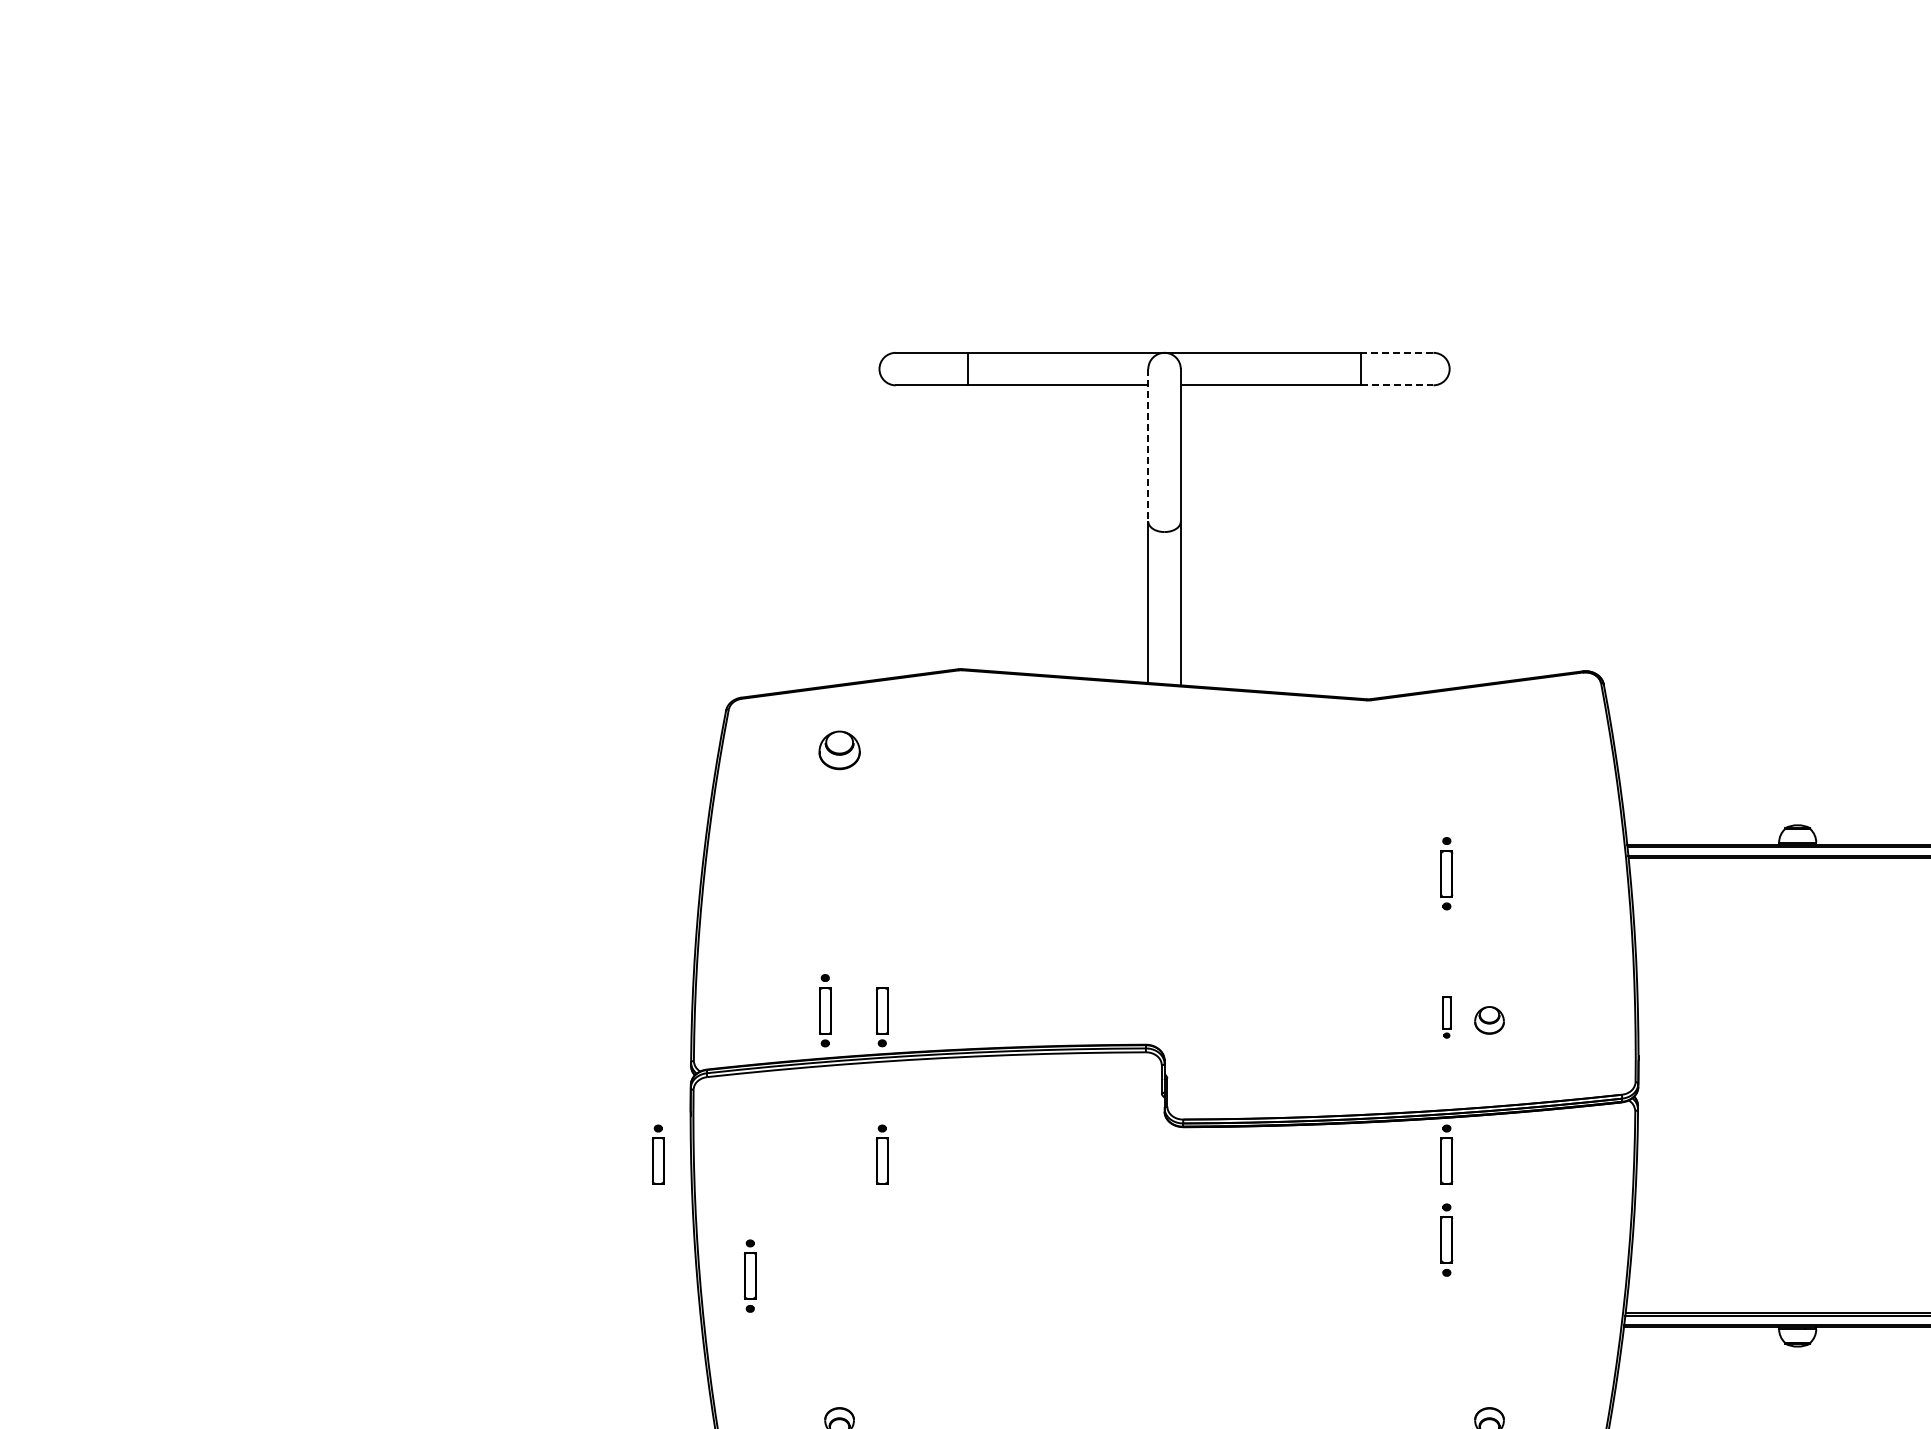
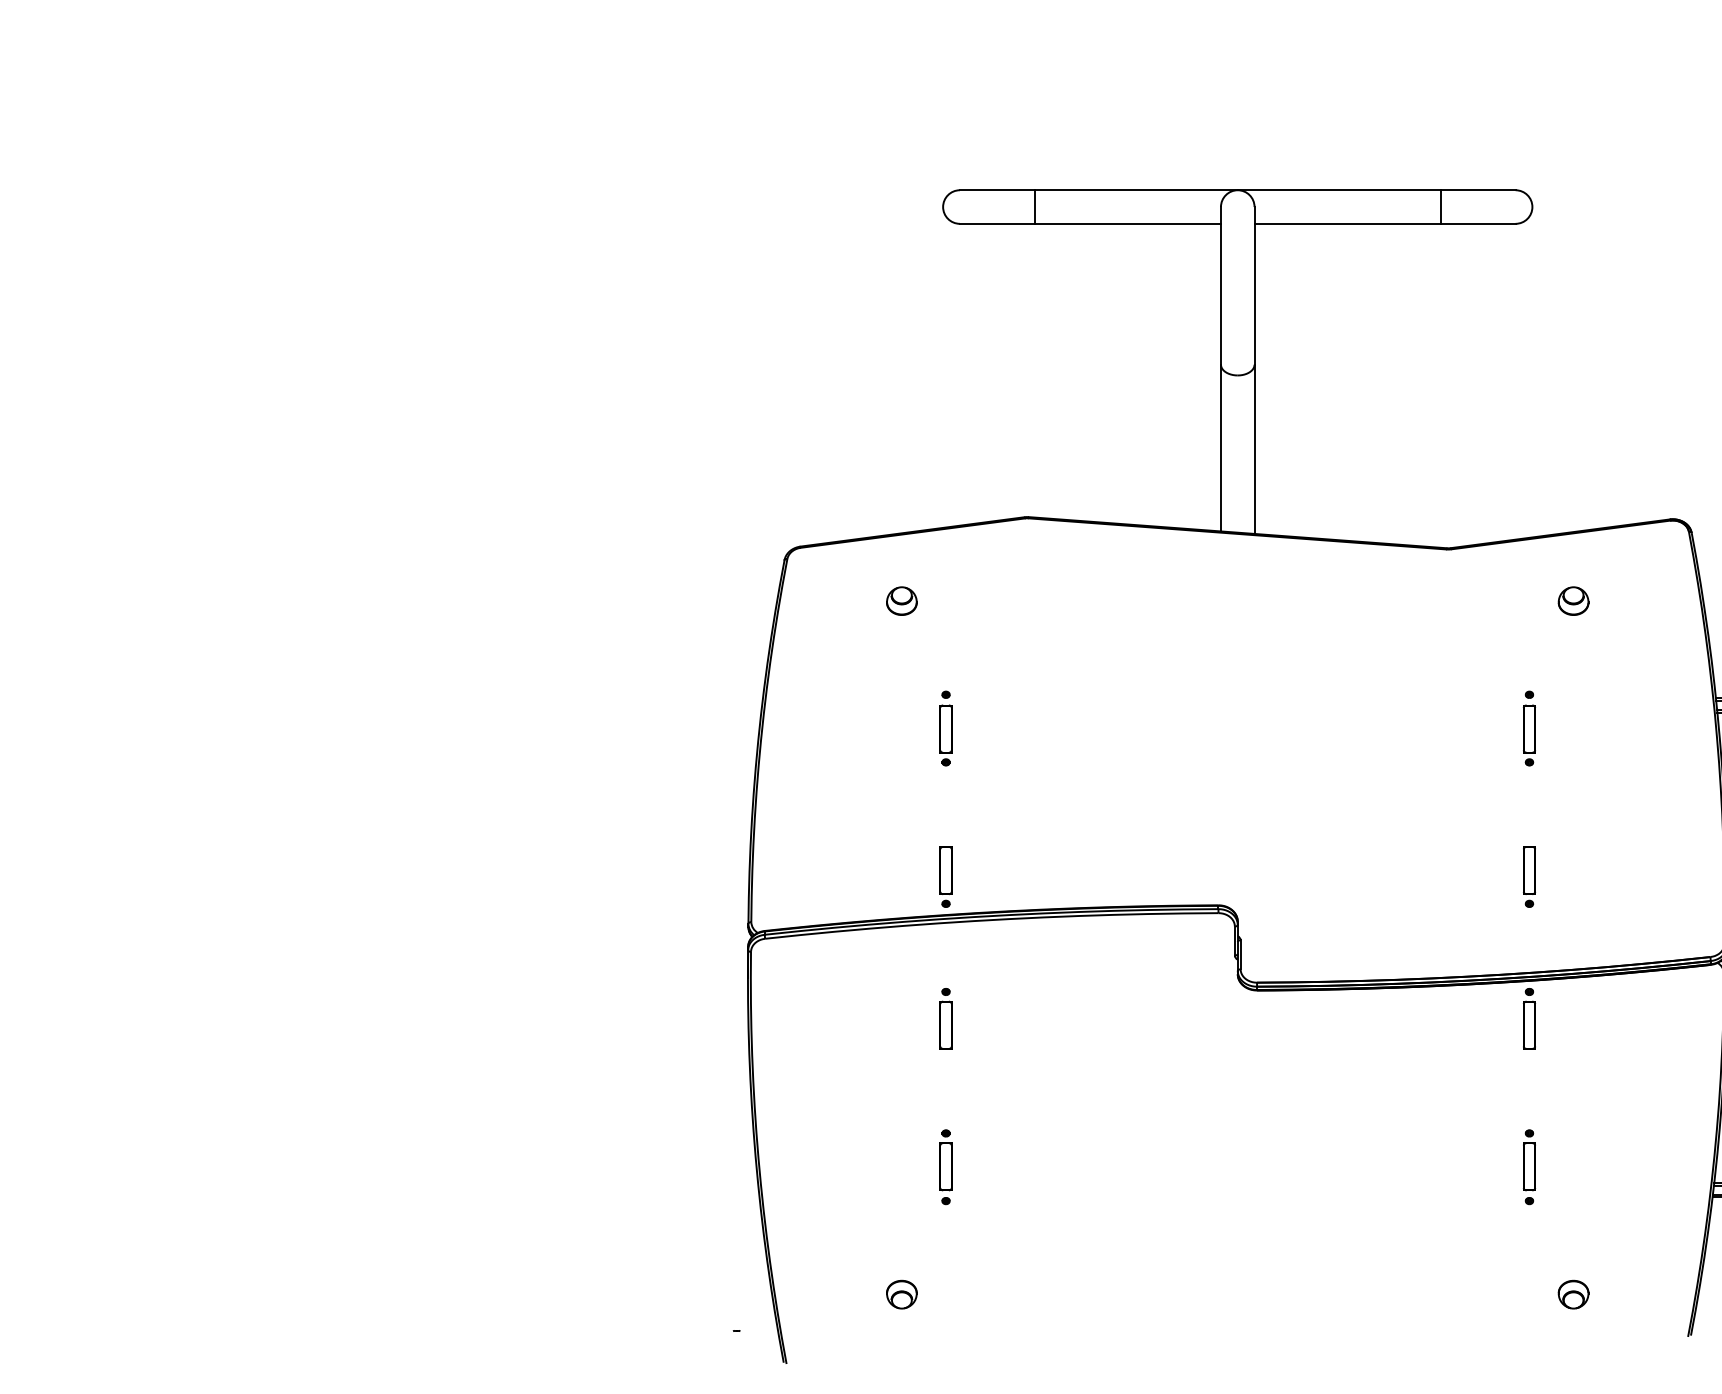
line: (1396, 352) -> (1477, 189), dashed -> solid
line: (1397, 385) -> (1478, 224), dashed -> solid
line: (1148, 445) -> (1221, 286), dashed -> solid
part: (839, 750) -> (901, 601), size x0.71
part: (825, 1010) -> (946, 728), moved
part: (1446, 1017) -> (1529, 877), size x1.43
part: (1489, 1020) -> (1573, 601), moved
part: (658, 1154) -> (714, 1018), removed
part: (1446, 1239) -> (1529, 1166), moved
part: (750, 1275) -> (946, 1166), moved

